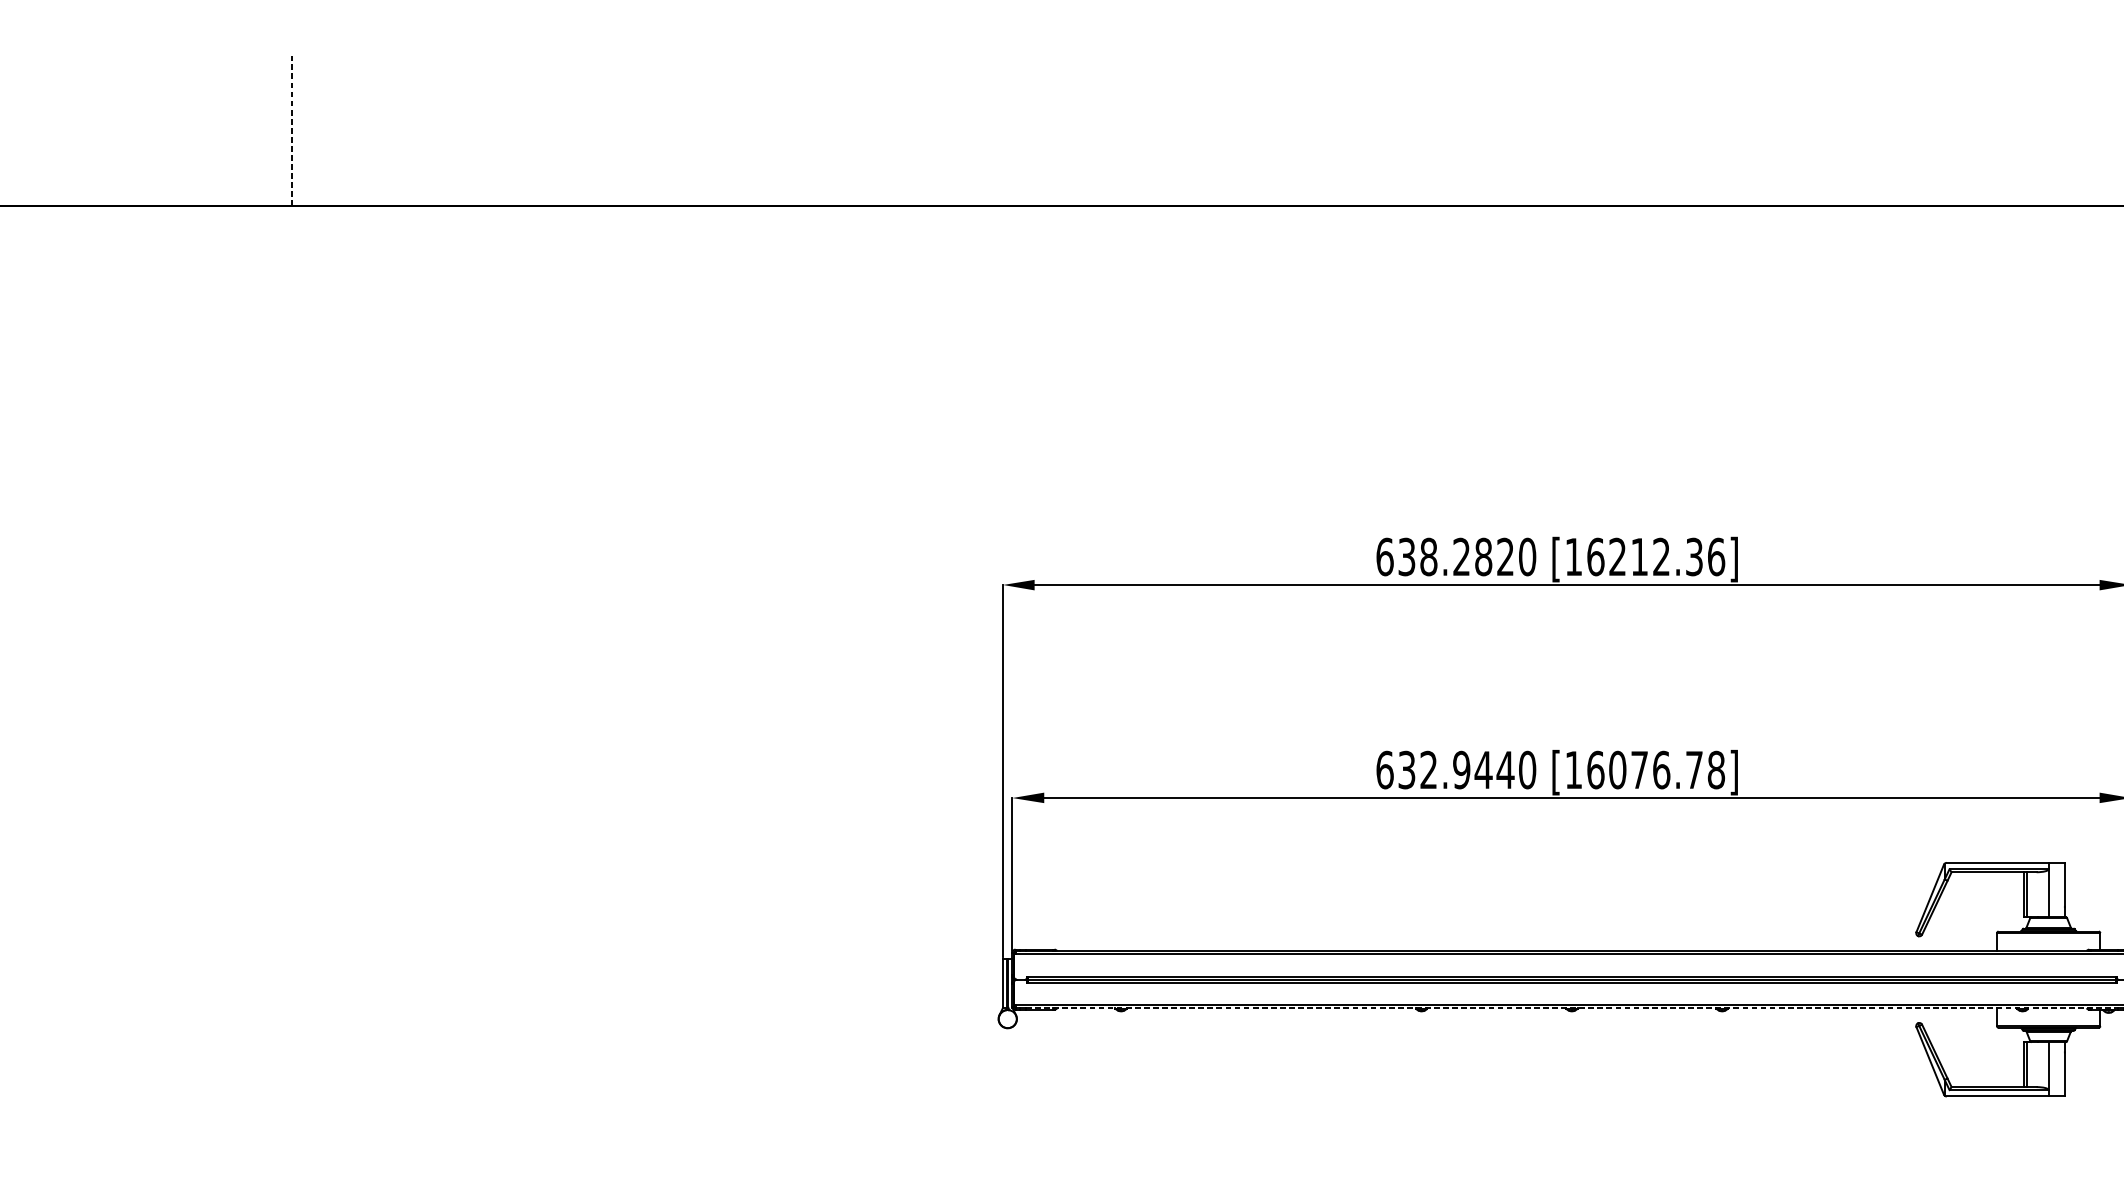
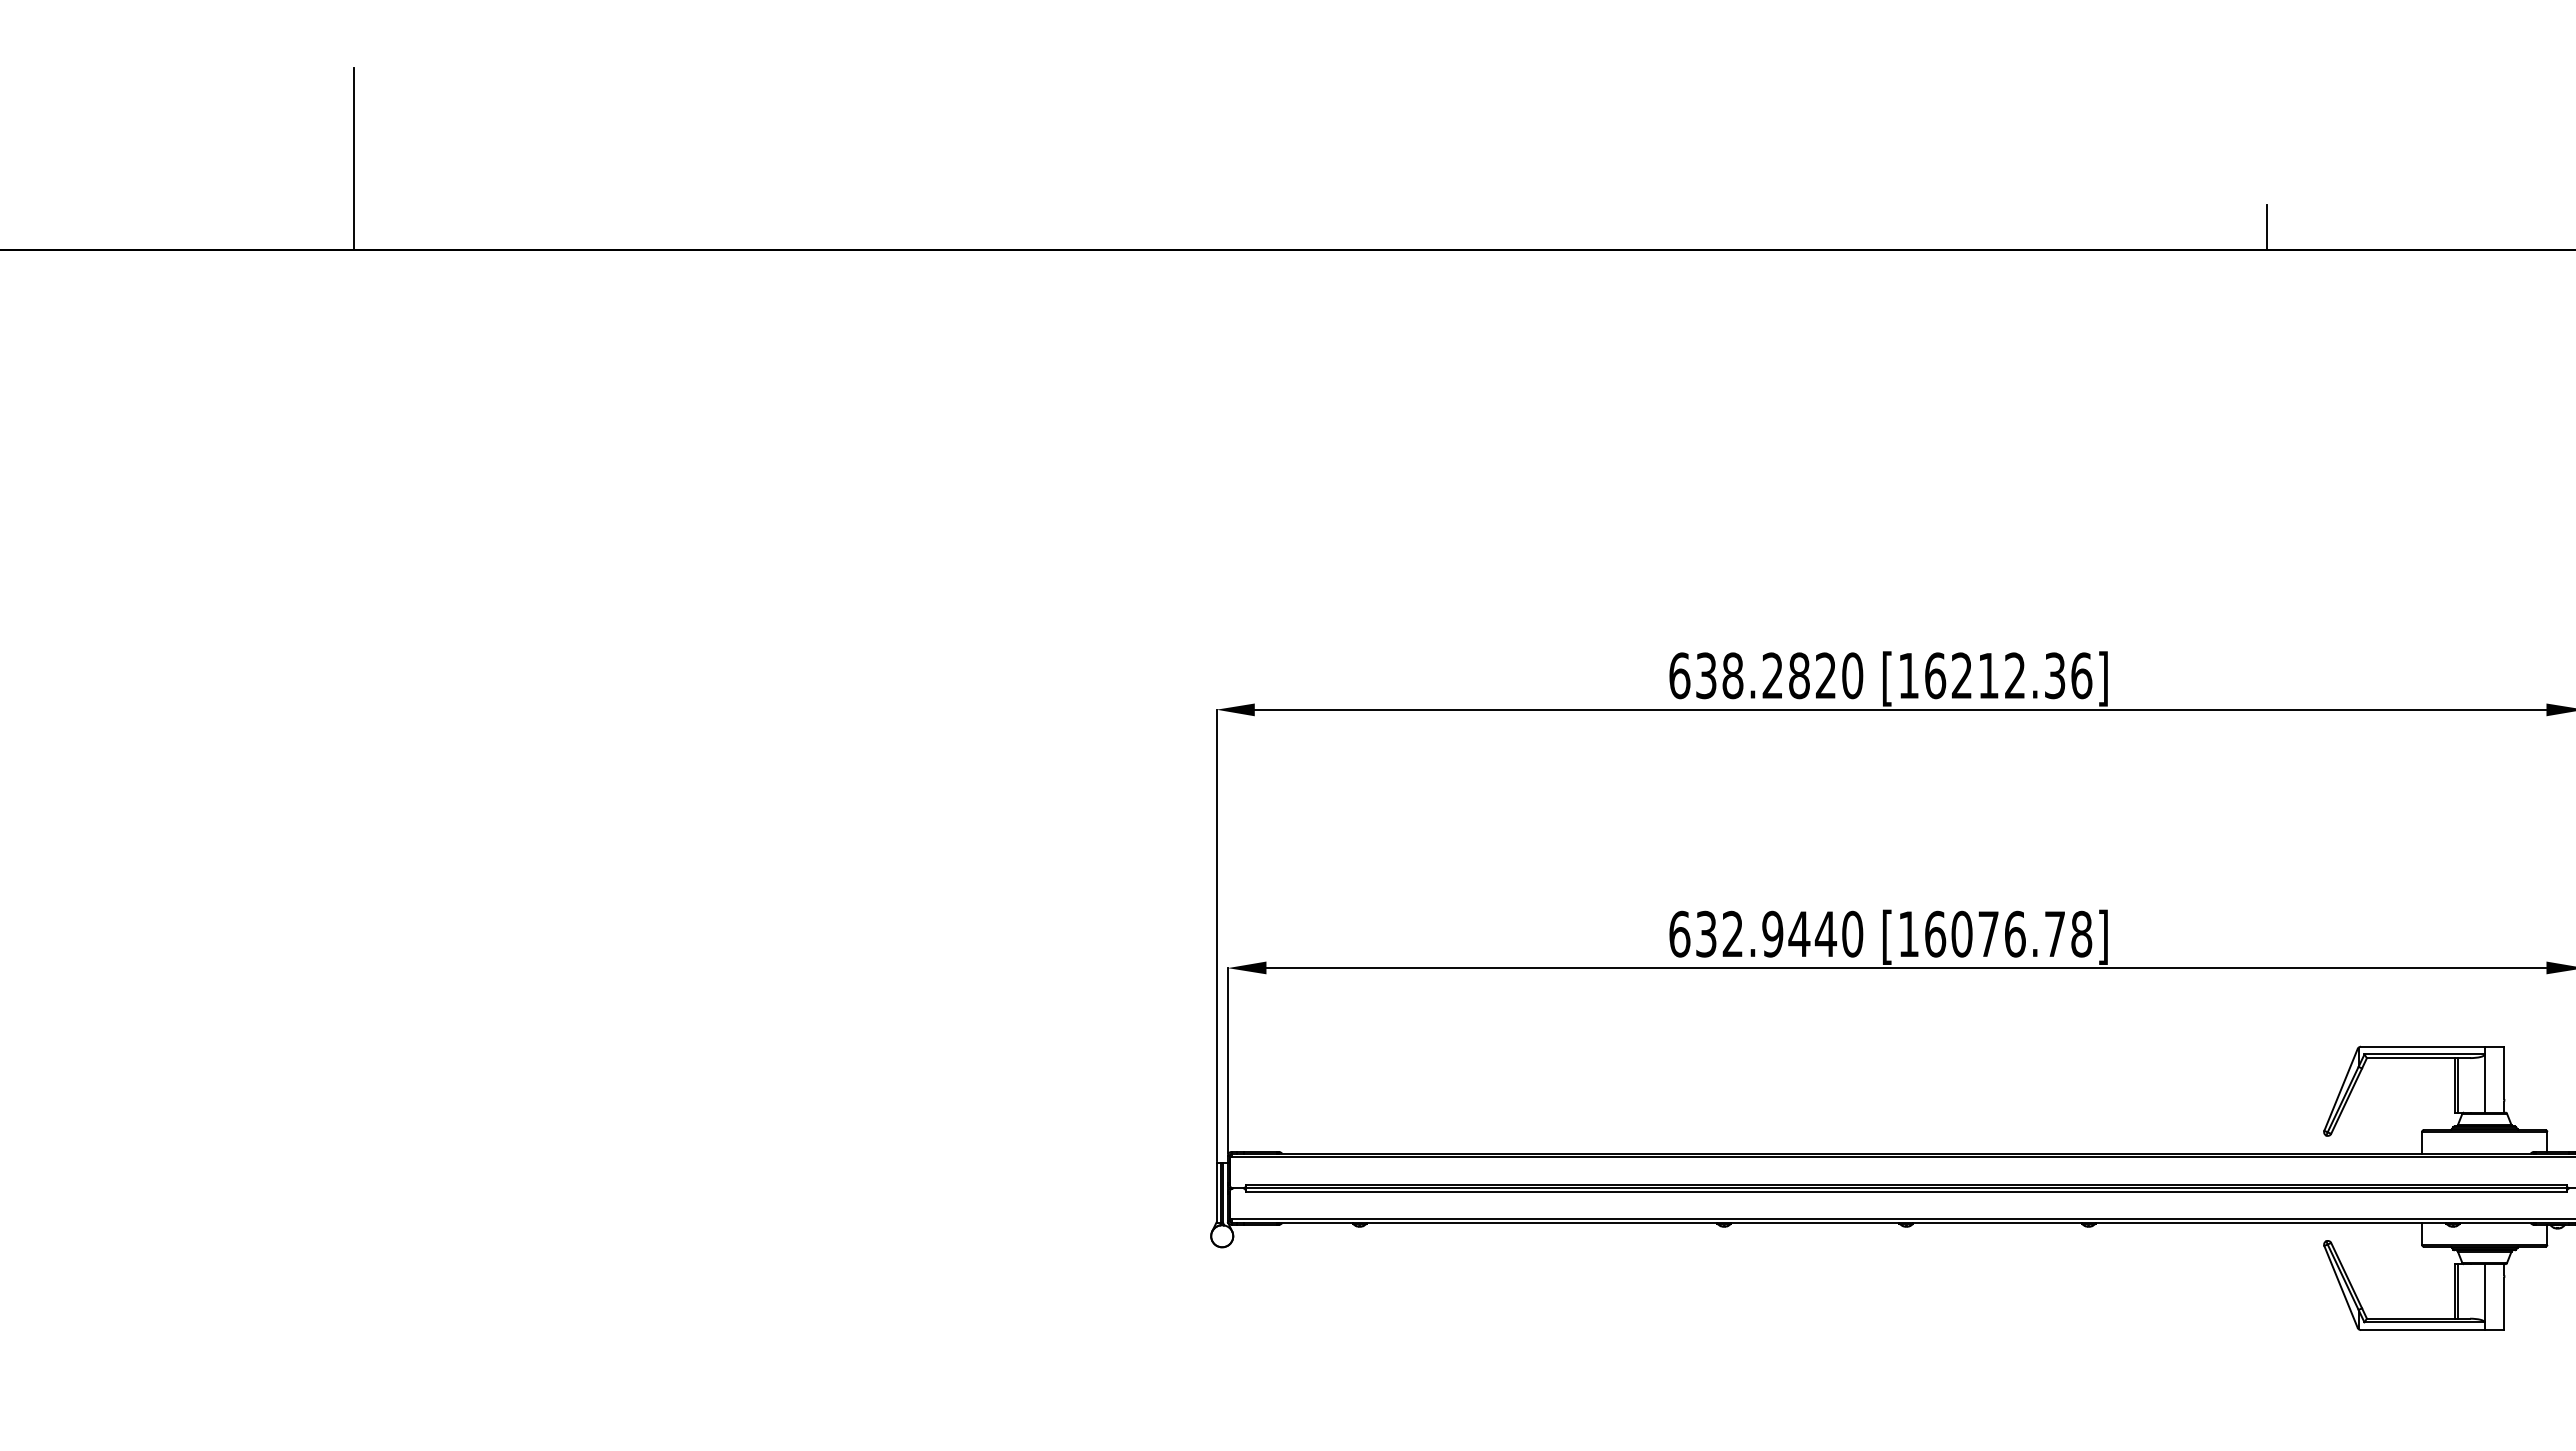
line: (291, 130) -> (353, 158), dashed -> solid
line: (1869, 187) -> (2267, 227), added
line: (1571, 1008) -> (1906, 1223), dashed -> solid

